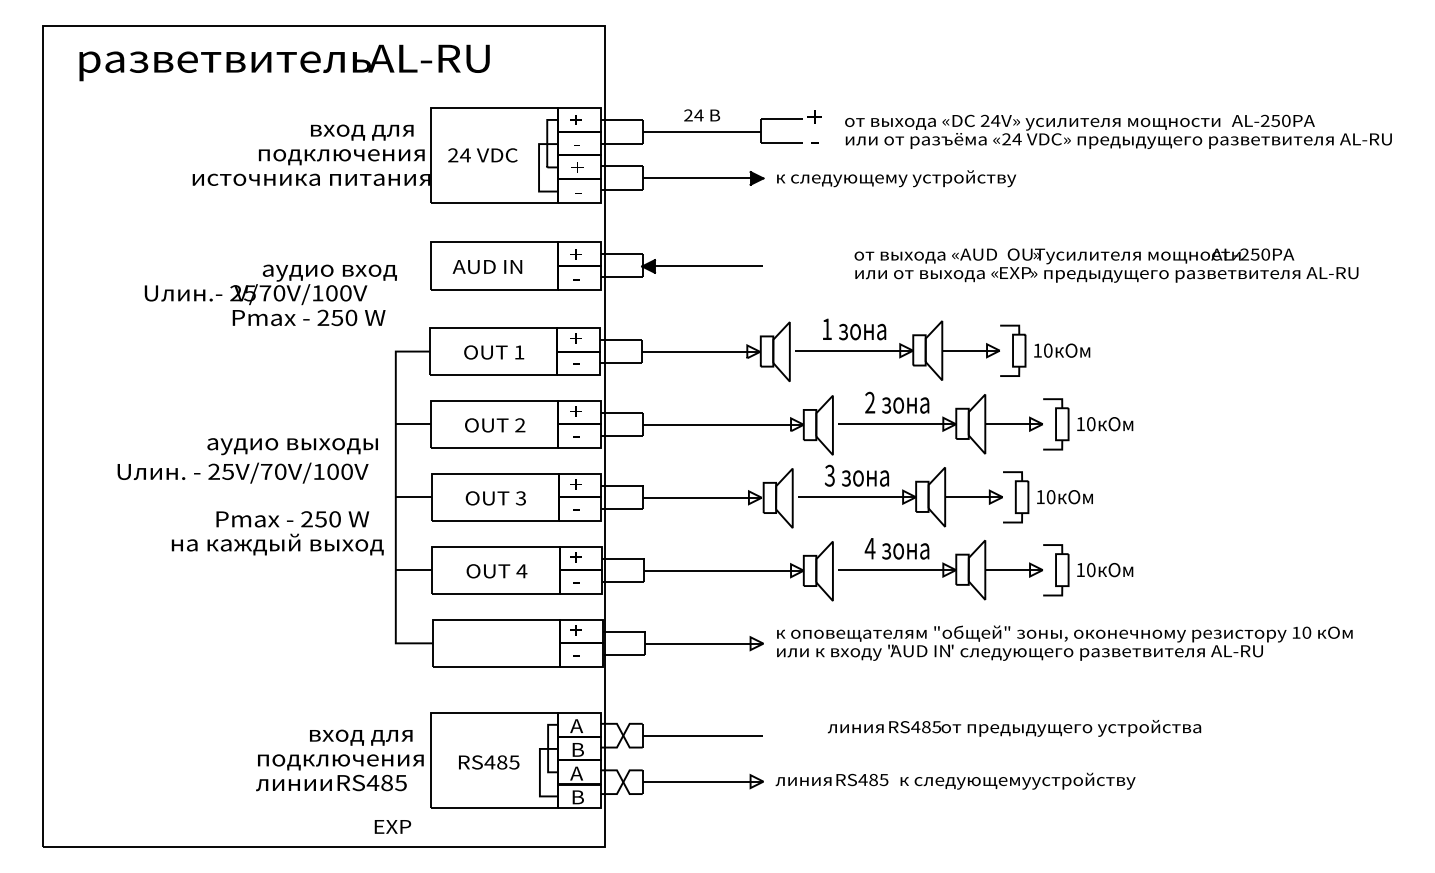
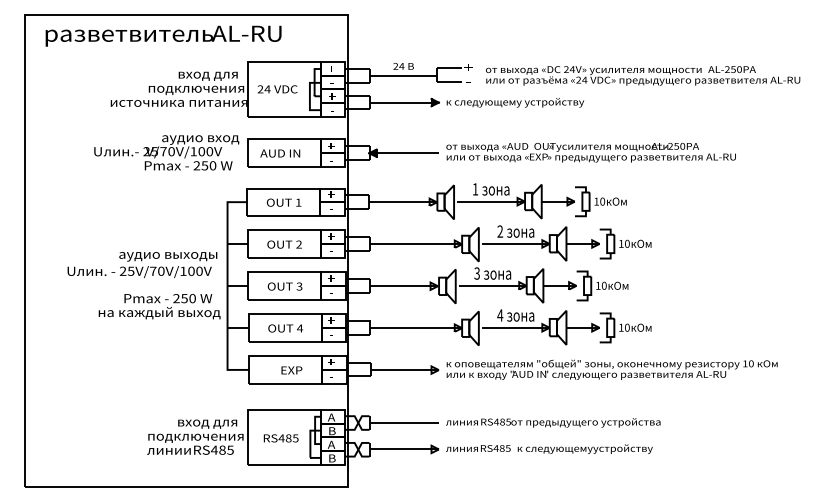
text: (1105, 265) -> (590, 152), moved
text: (270, 294) -> (166, 152), moved
text: (1014, 727) -> (553, 422), moved
text: (392, 826) -> (291, 370), moved

